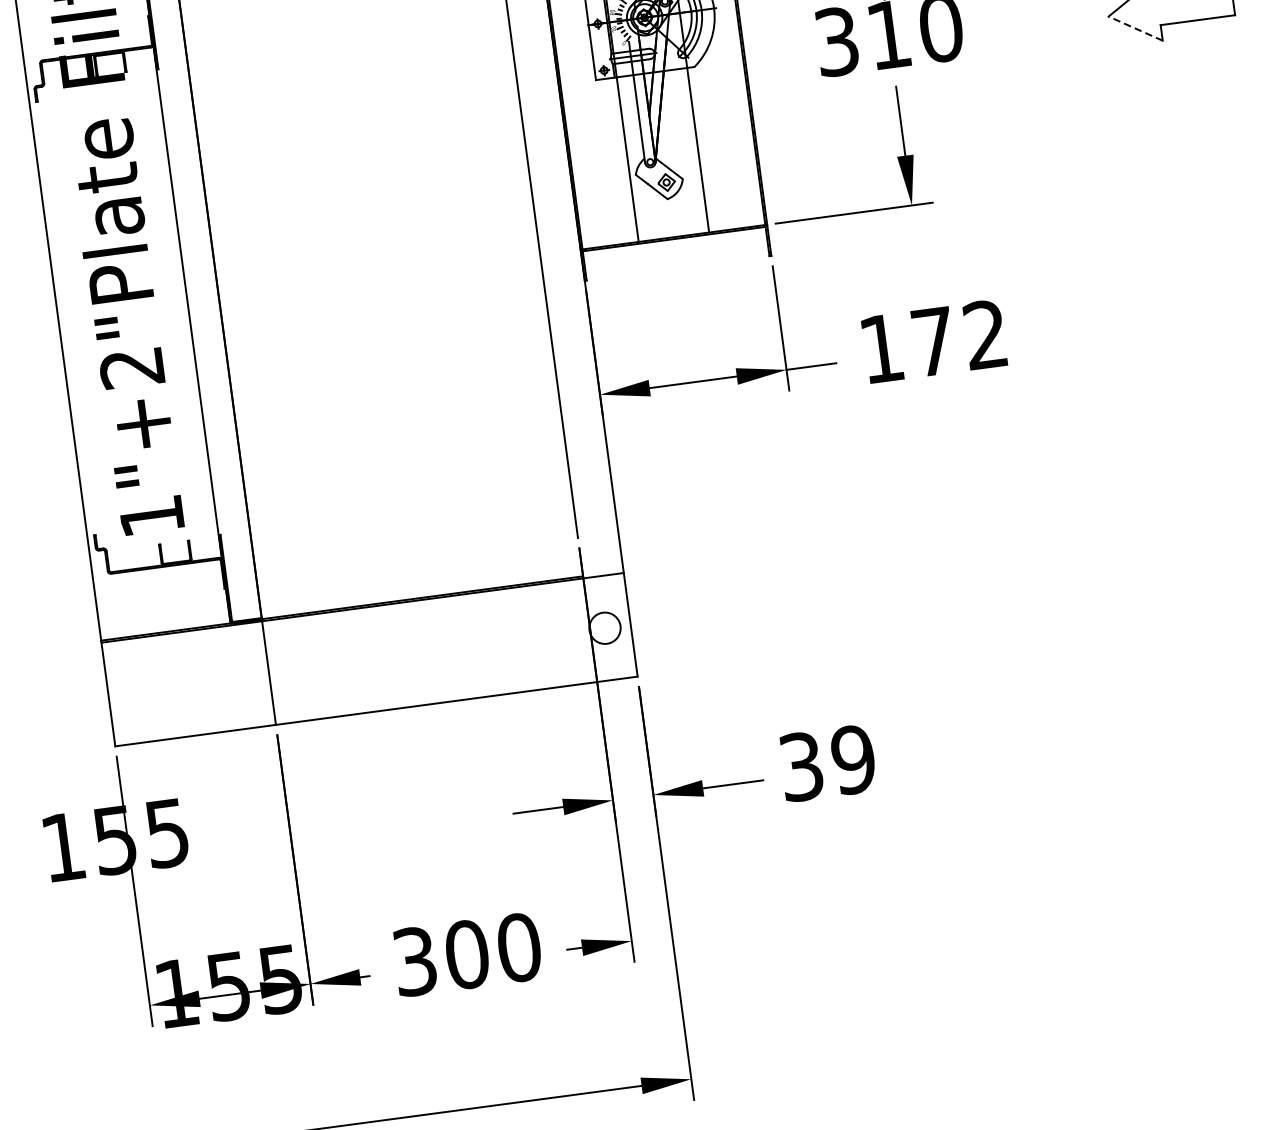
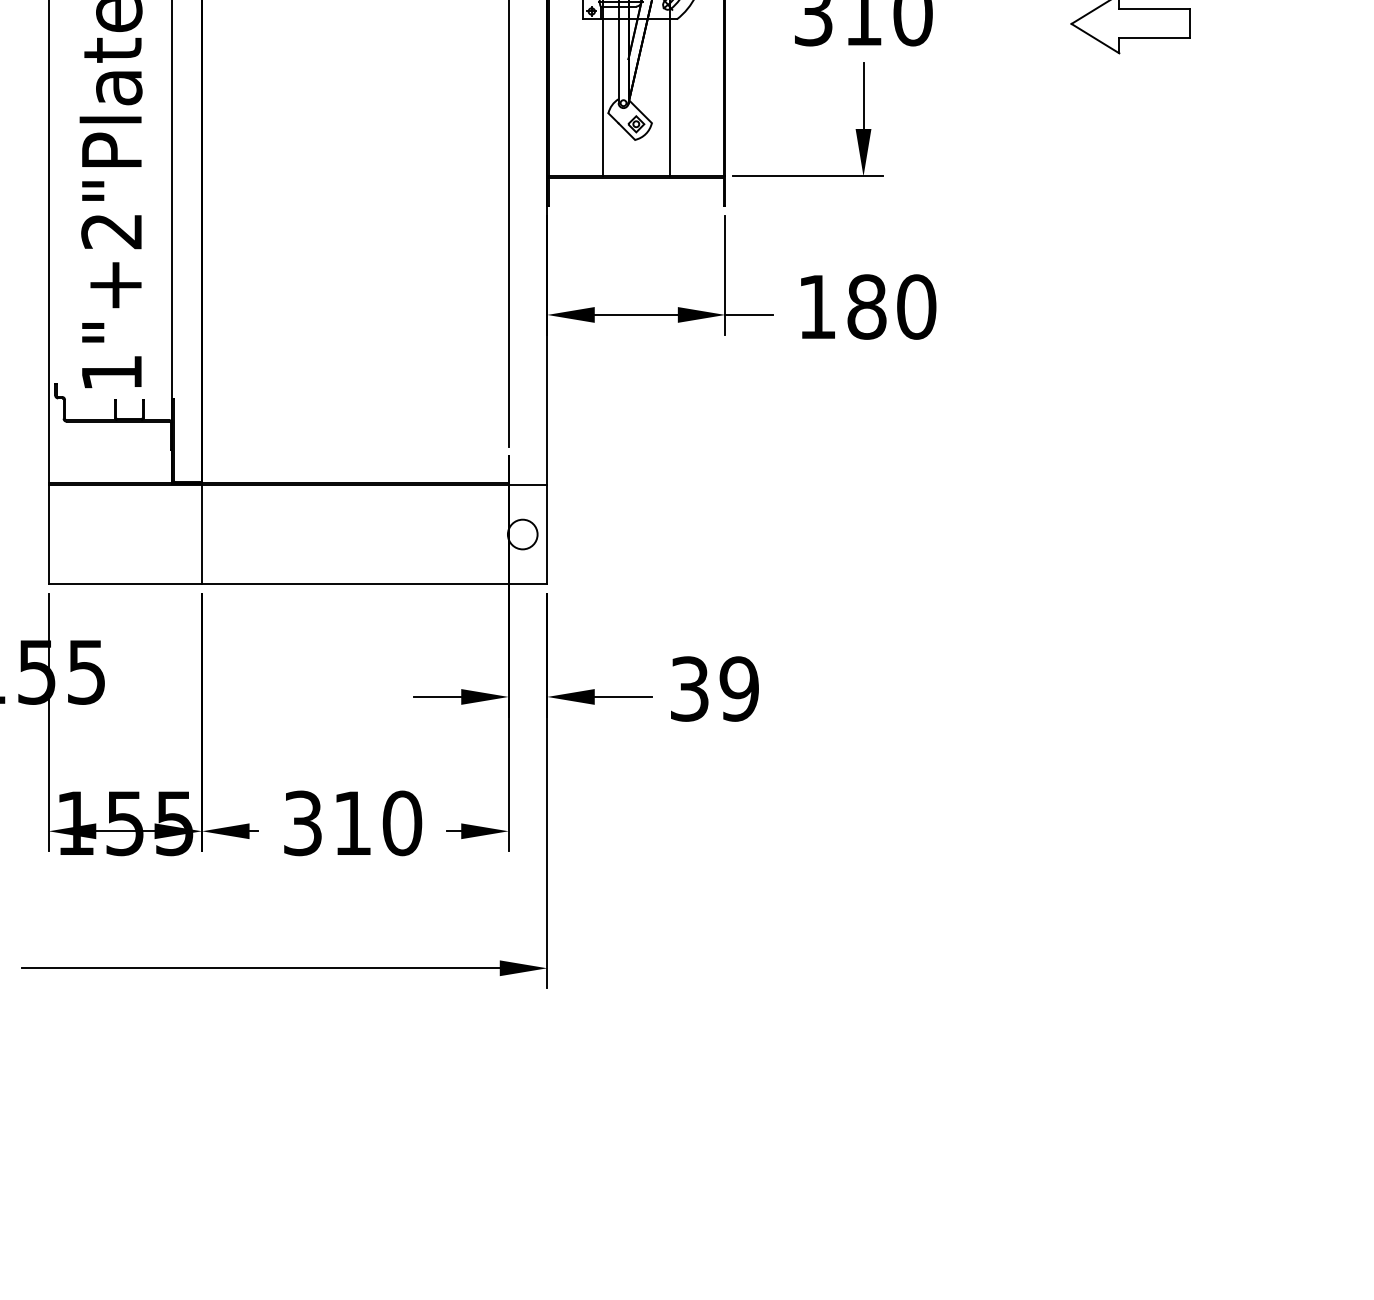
line: (1135, 28) -> (1095, 38), dashed -> solid
text: (959, 337) -> (891, 306), 172 -> 180
text: (467, 954) -> (352, 823), 300 -> 310

